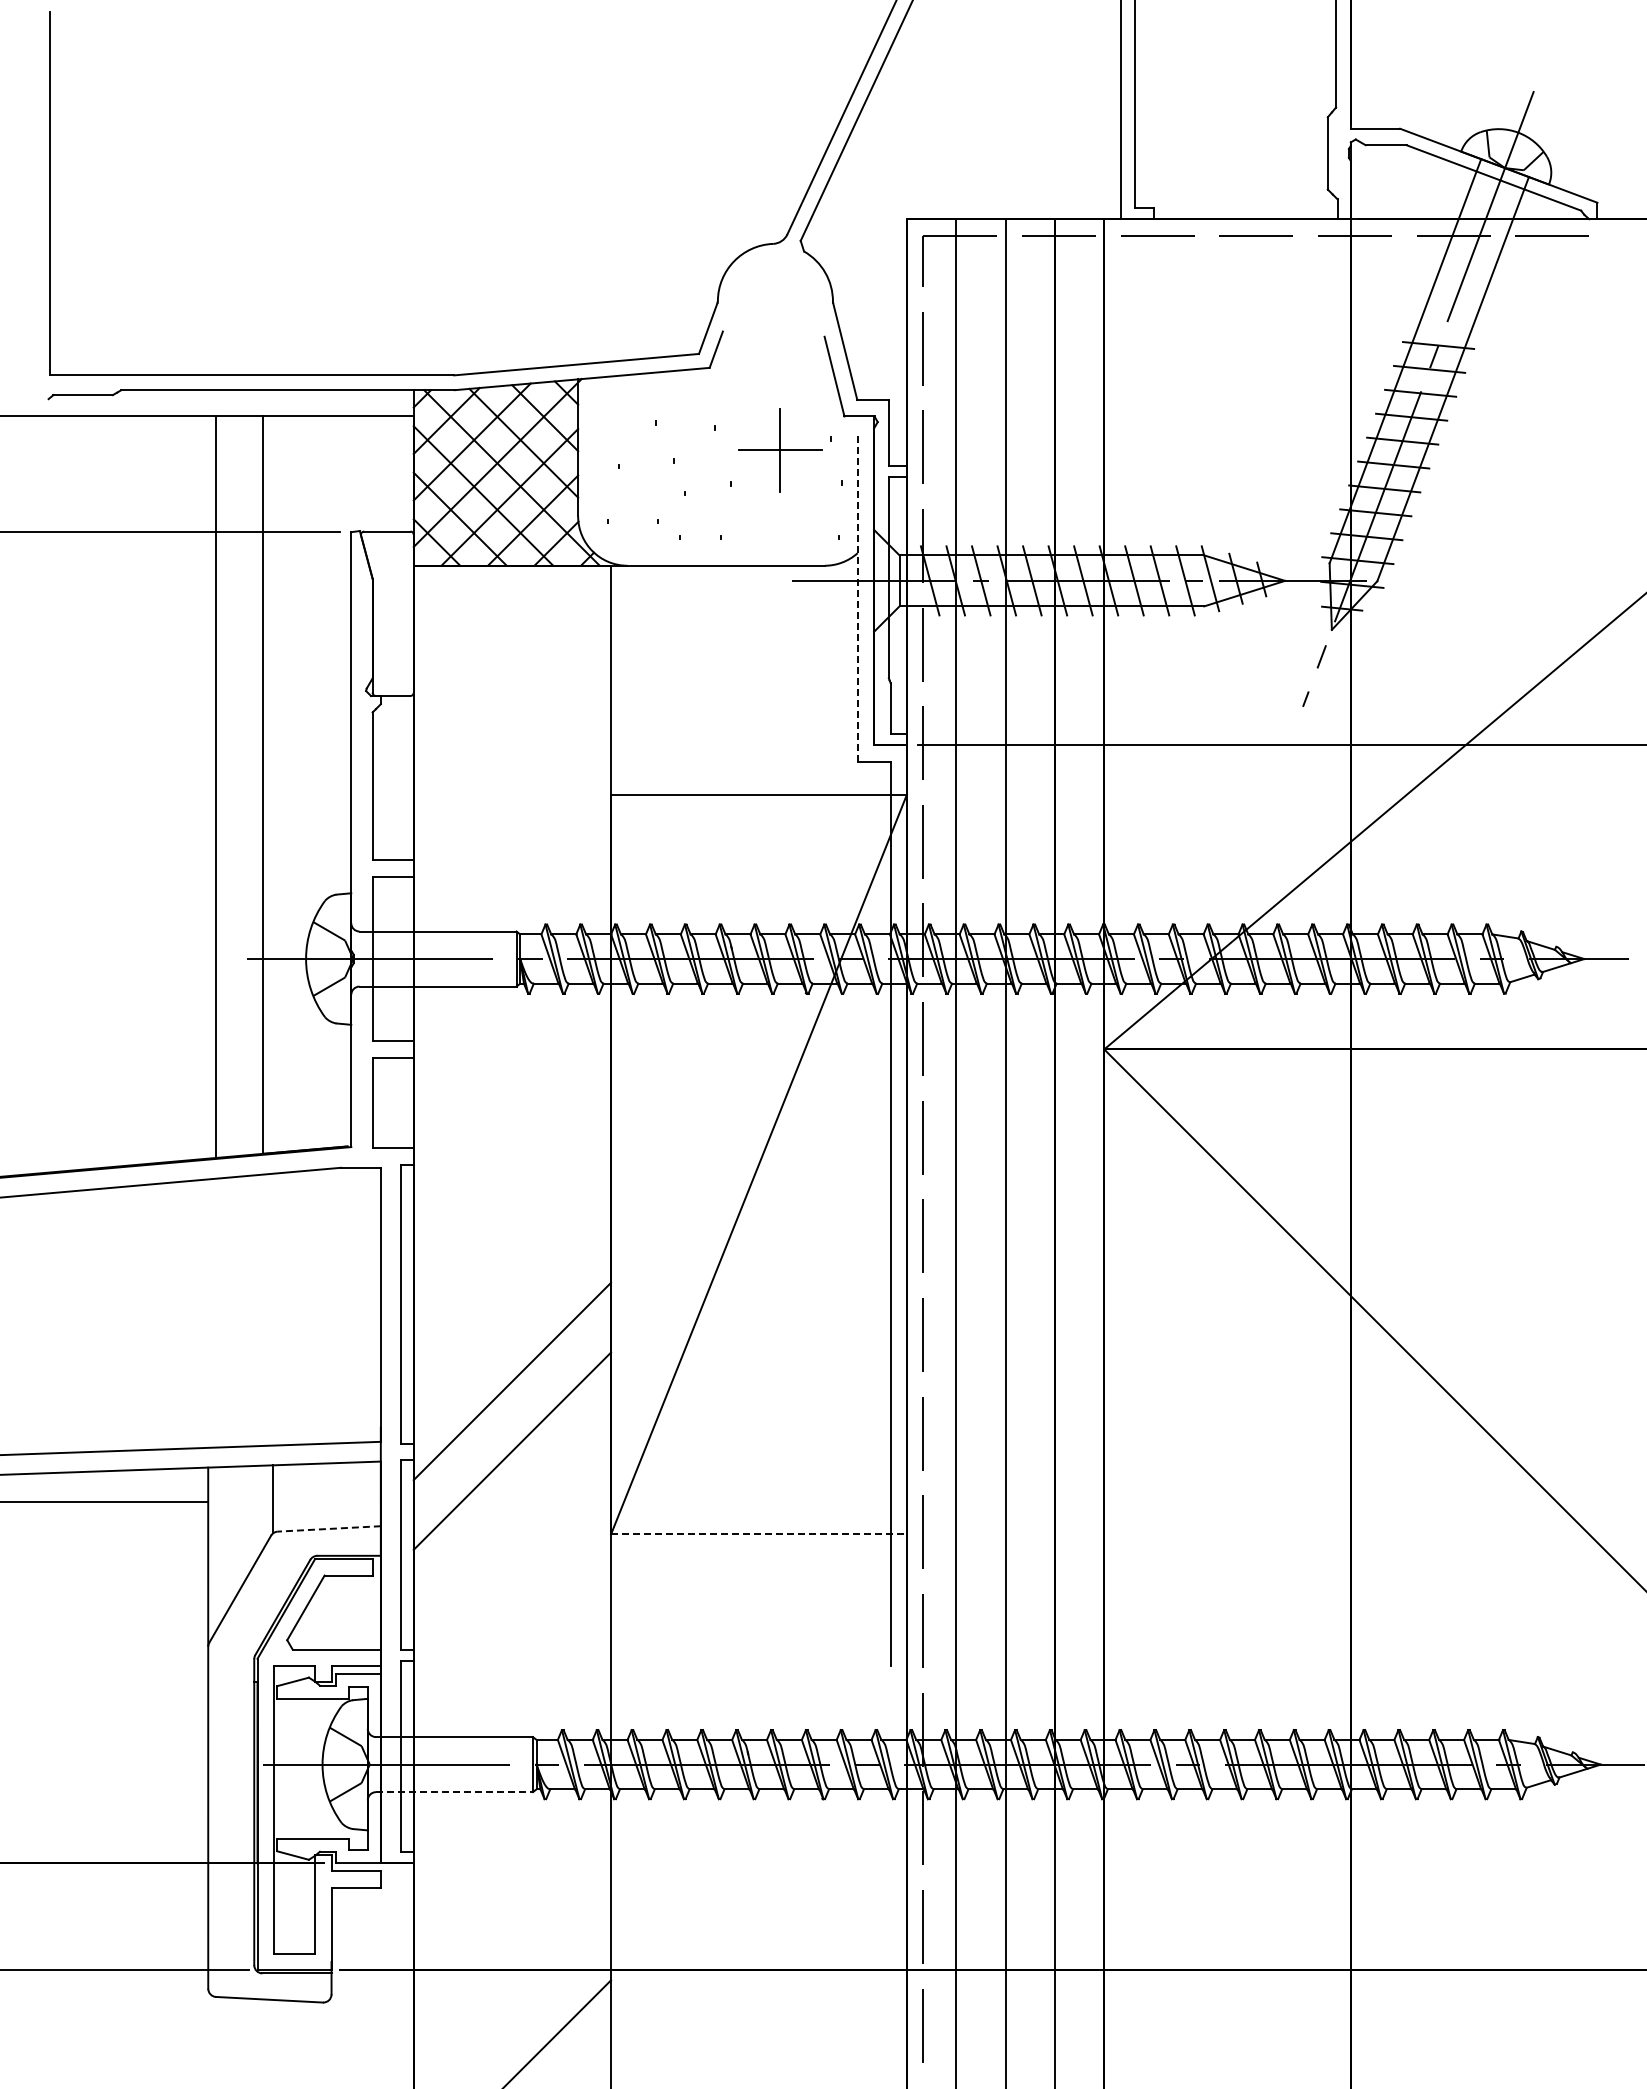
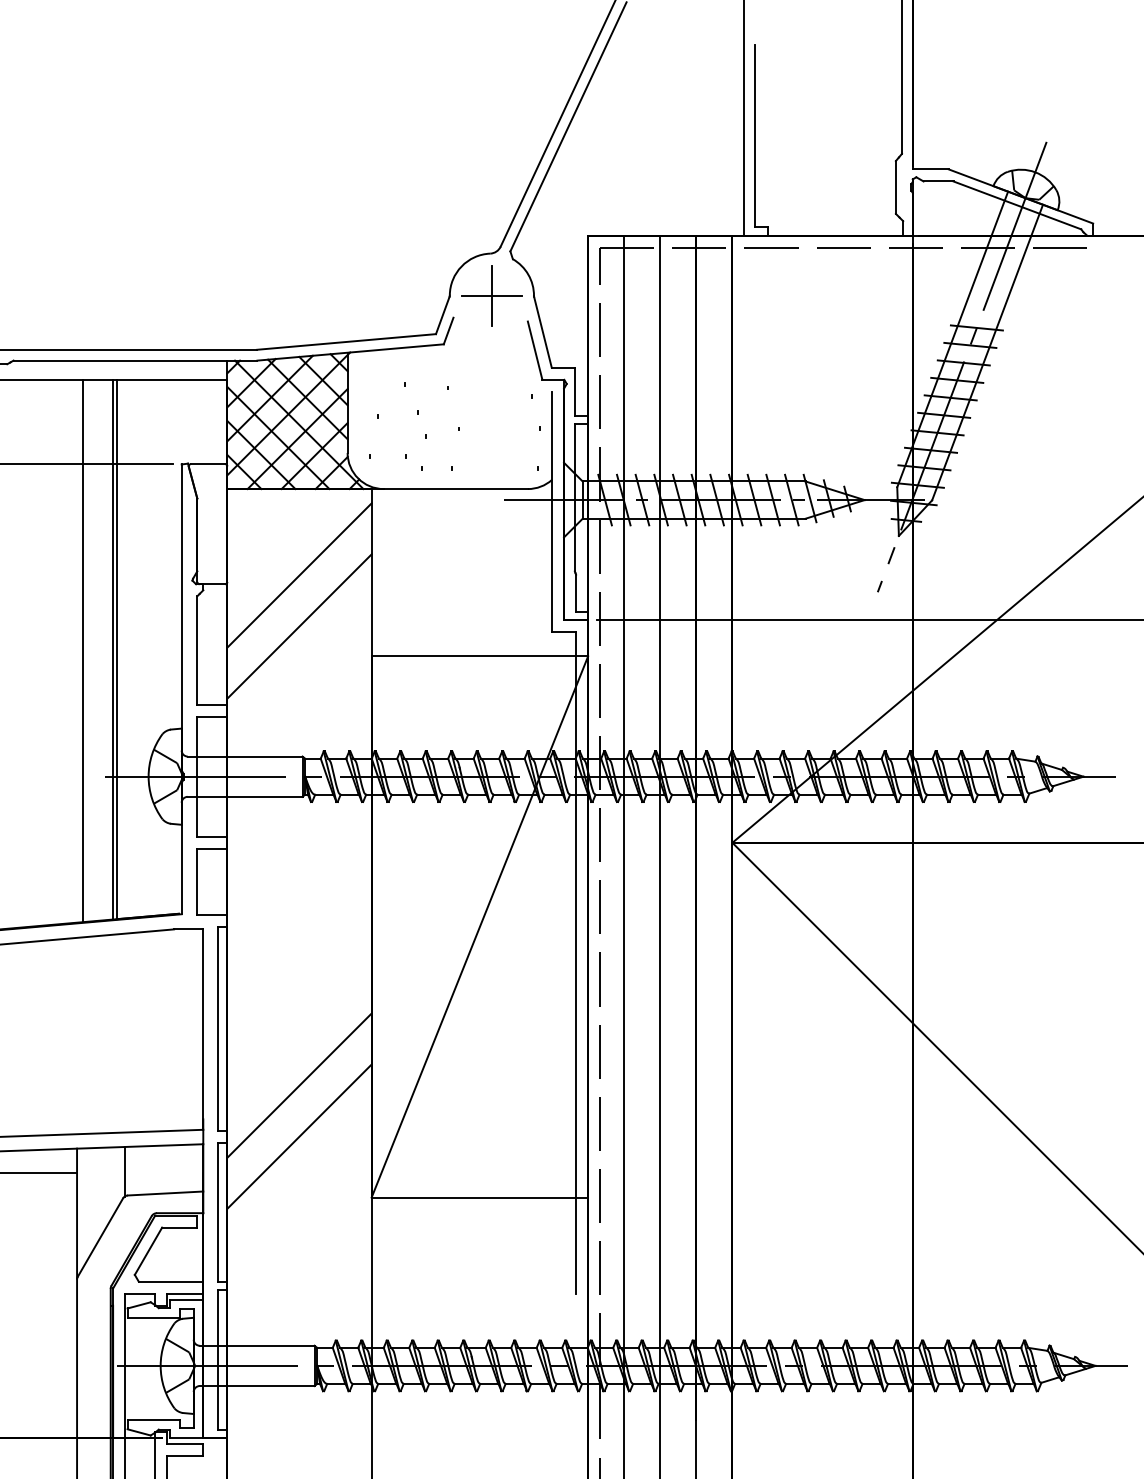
part: (780, 449) -> (491, 295), moved
line: (857, 596) -> (551, 511), dashed -> solid
line: (512, 683) -> (299, 575), added
line: (512, 753) -> (299, 626), added
line: (257, 785) -> (113, 649), added
line: (329, 1528) -> (165, 1193), dashed -> solid
line: (759, 1534) -> (480, 1197), dashed -> solid
line: (454, 1792) -> (257, 1386), dashed -> solid

